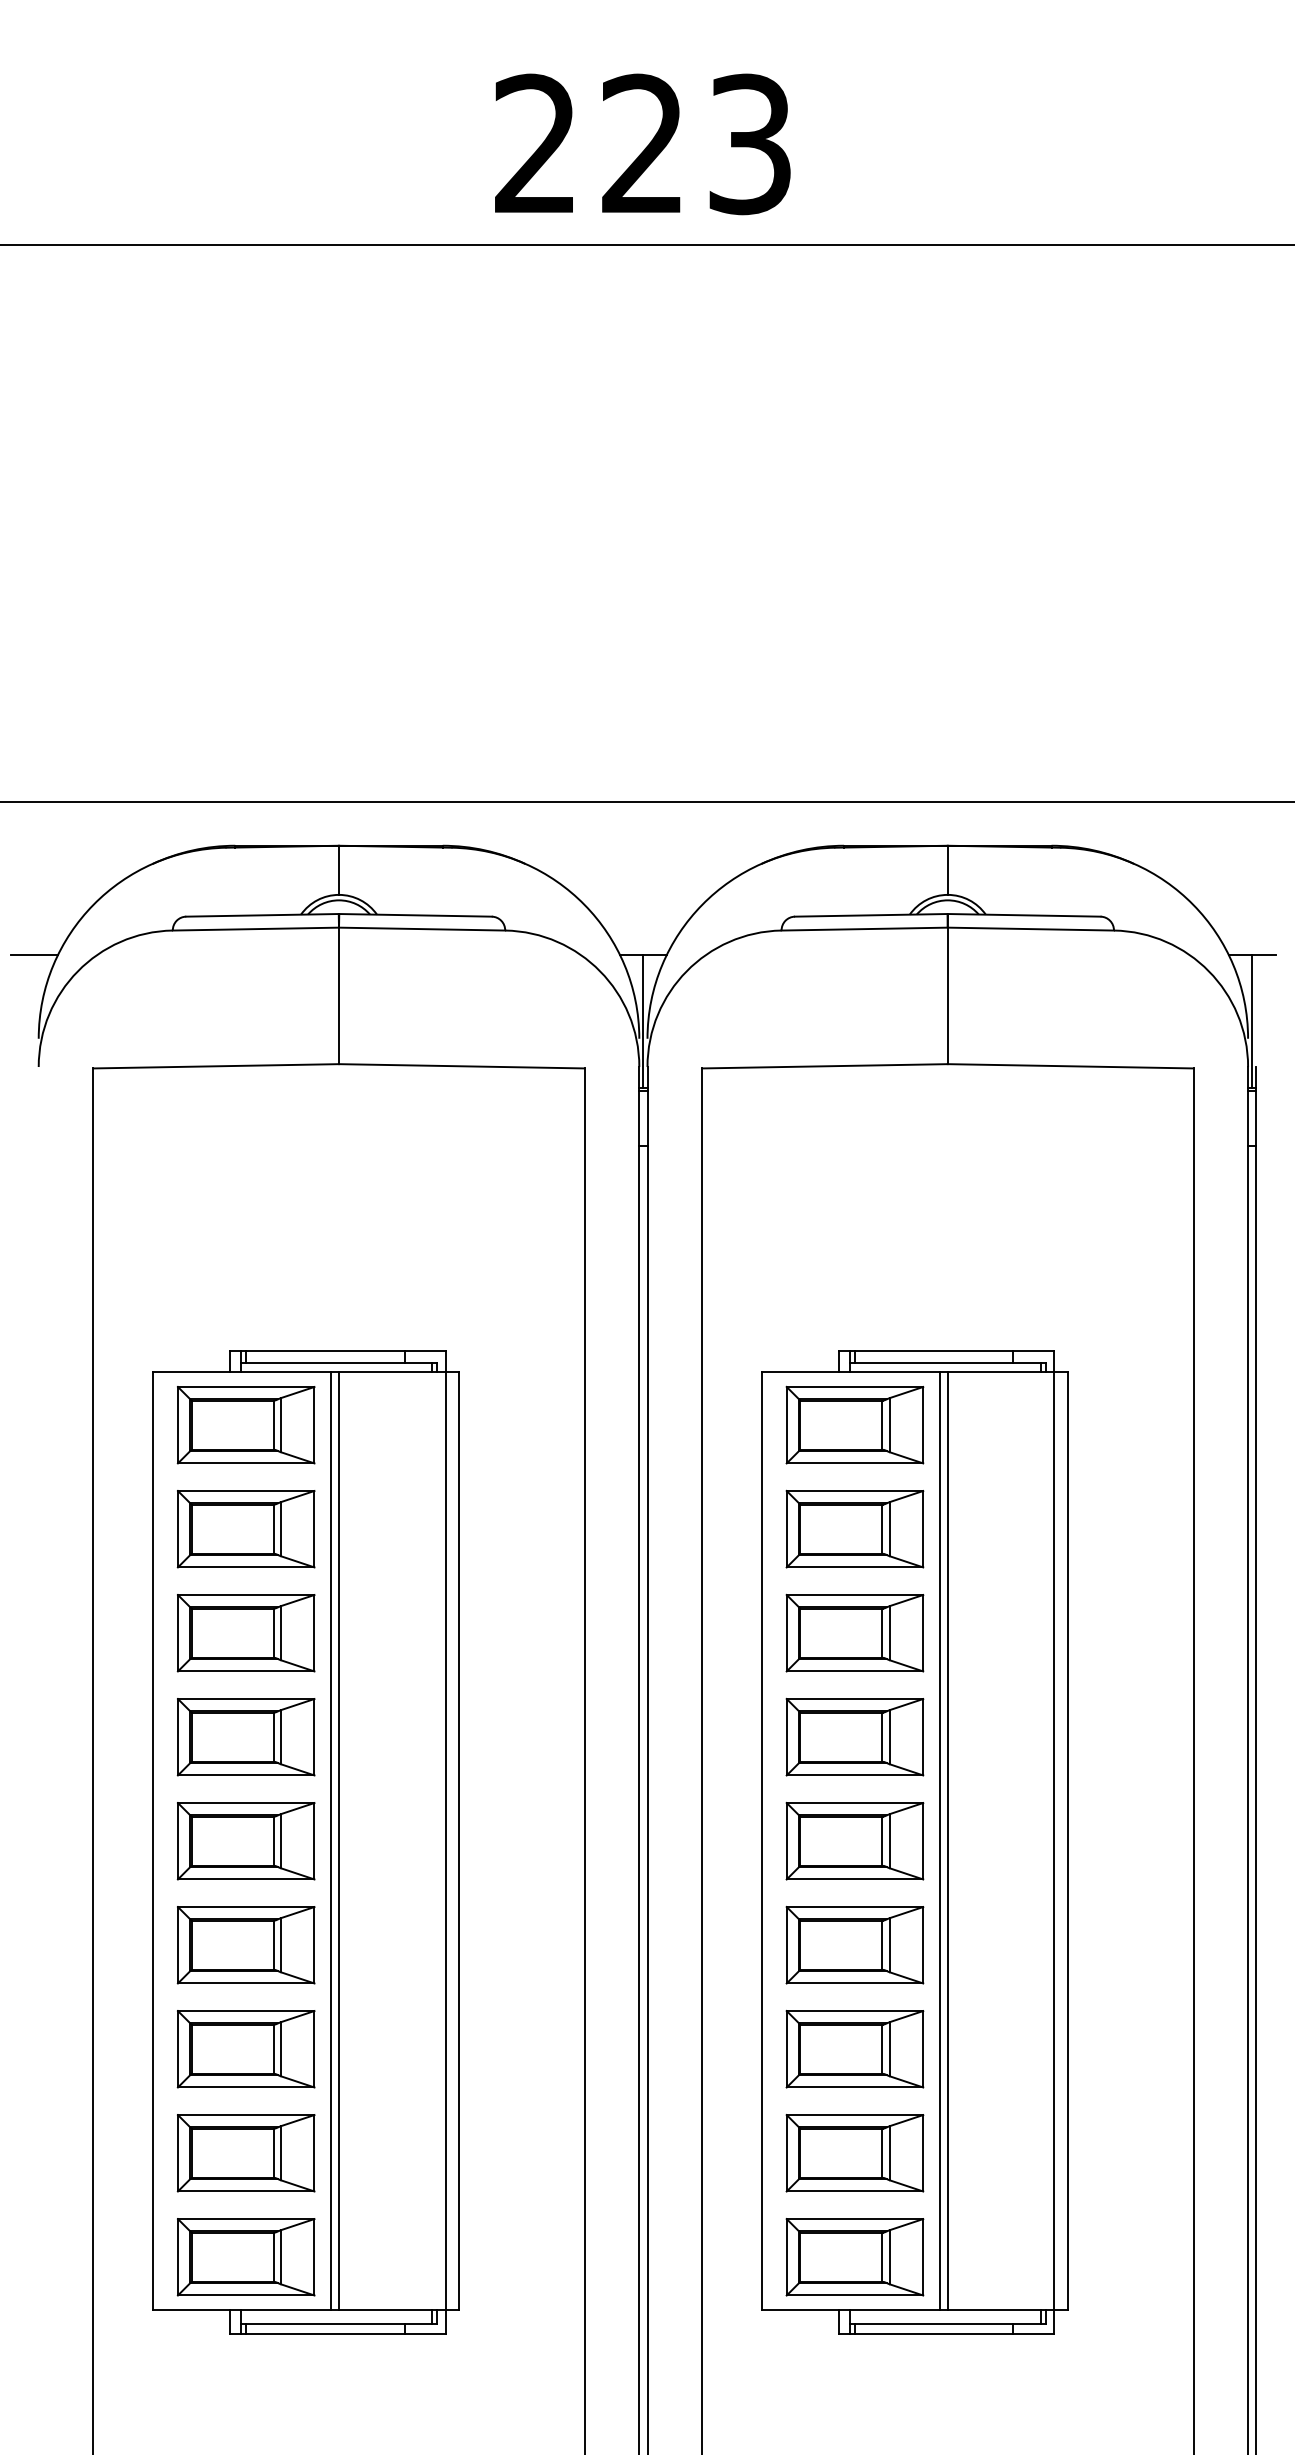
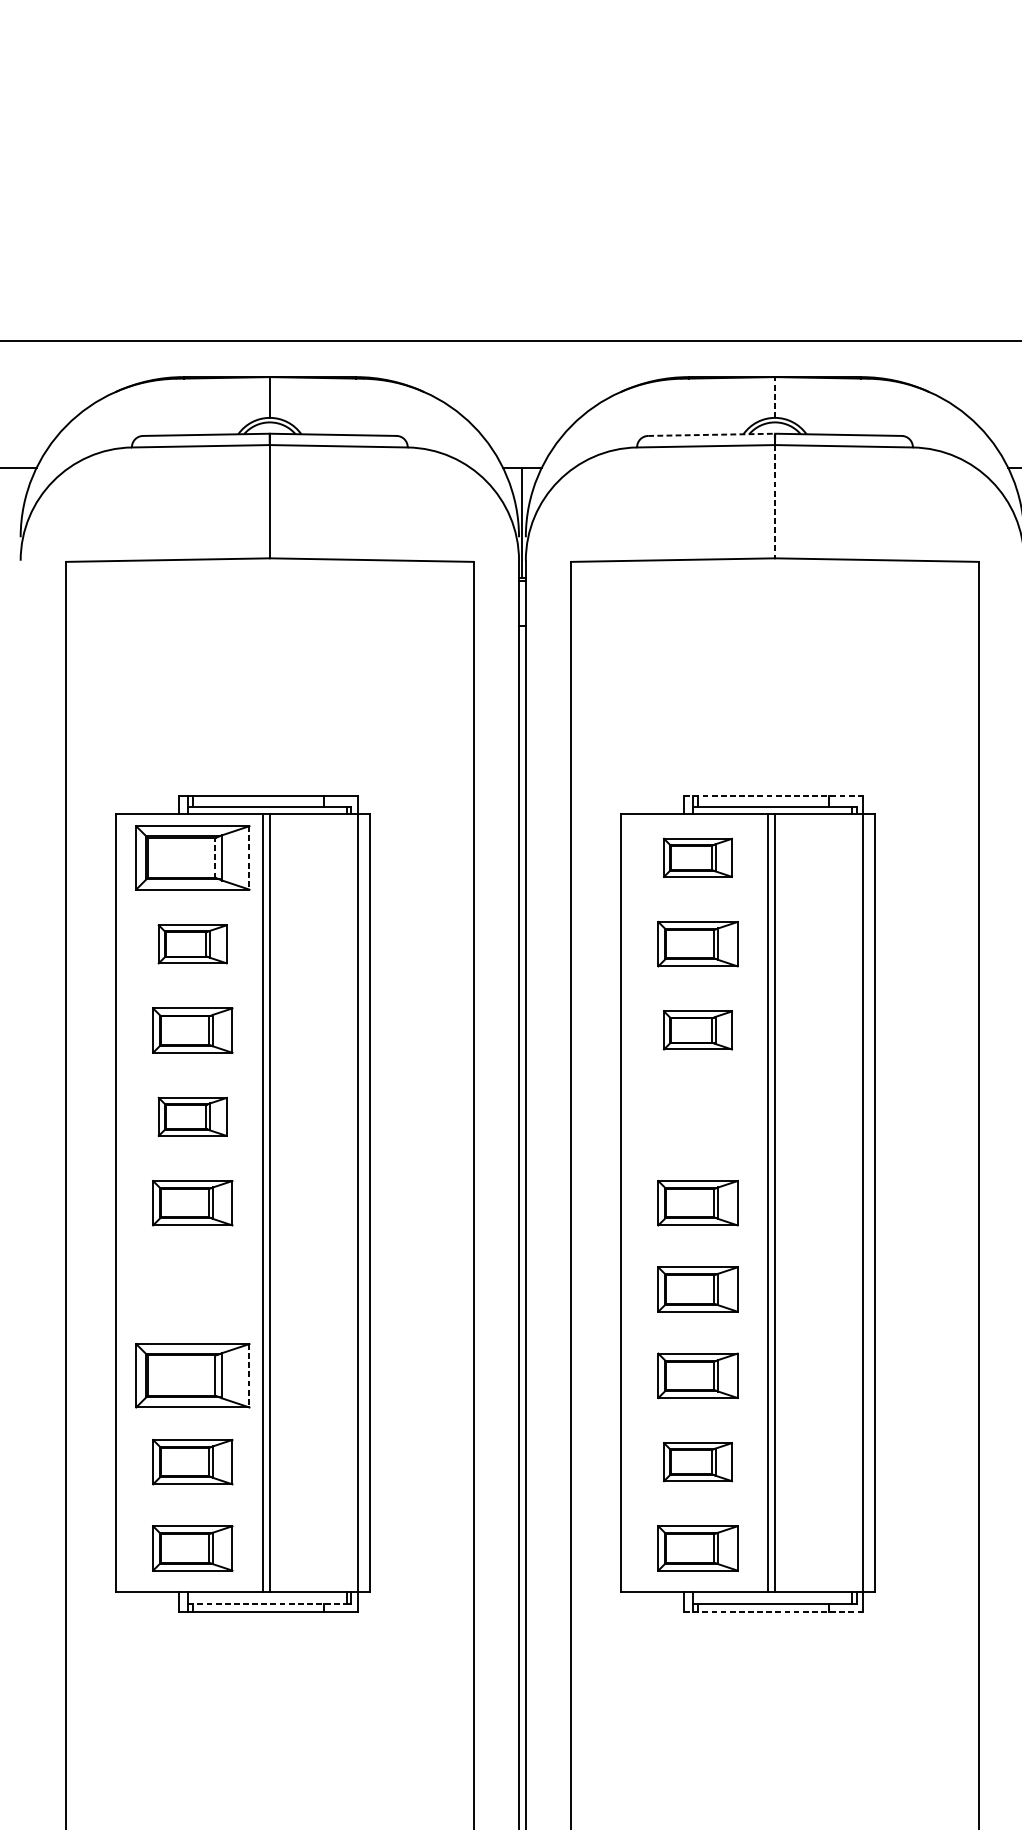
line: (947, 870) -> (774, 397), solid -> dashed
line: (871, 915) -> (711, 434), solid -> dashed
line: (947, 996) -> (774, 502), solid -> dashed
line: (946, 1350) -> (773, 795), solid -> dashed
part: (854, 1424) -> (697, 857), size x0.6
line: (273, 1425) -> (215, 858), solid -> dashed
line: (314, 1425) -> (249, 858), solid -> dashed
part: (854, 1528) -> (697, 943), size x0.7
part: (245, 1529) -> (192, 944), size x0.6
part: (854, 1632) -> (697, 1029), size x0.6
part: (245, 1633) -> (192, 1030), size x0.7
part: (854, 1736) -> (697, 1116), removed
part: (245, 1737) -> (192, 1117), size x0.6
part: (245, 1841) -> (192, 1203), size x0.7
part: (854, 1841) -> (697, 1203), size x0.7
part: (245, 1945) -> (192, 1289), removed
part: (854, 1945) -> (697, 1289), size x0.7
line: (314, 2049) -> (249, 1375), solid -> dashed
part: (854, 2049) -> (697, 1375), size x0.7
part: (245, 2153) -> (192, 1462), size x0.7
part: (854, 2153) -> (697, 1462), size x0.6
part: (245, 2257) -> (192, 1548), size x0.7
part: (854, 2257) -> (697, 1548), size x0.7
line: (336, 2324) -> (267, 1604), solid -> dashed
line: (946, 2333) -> (773, 1611), solid -> dashed

